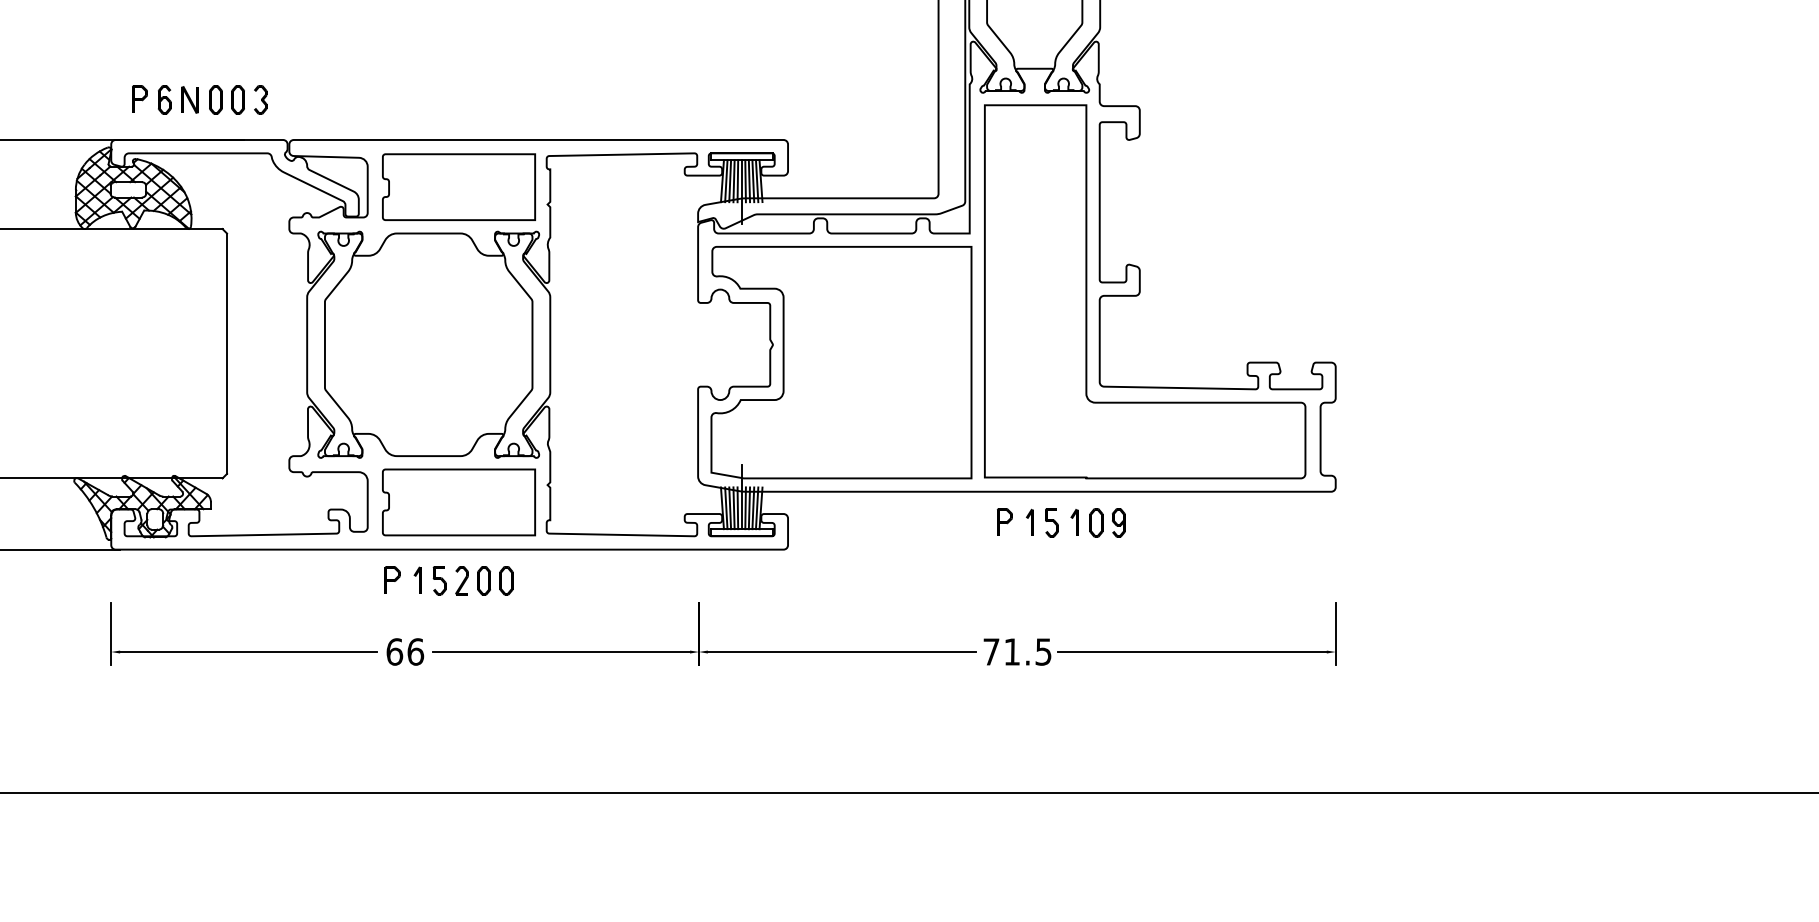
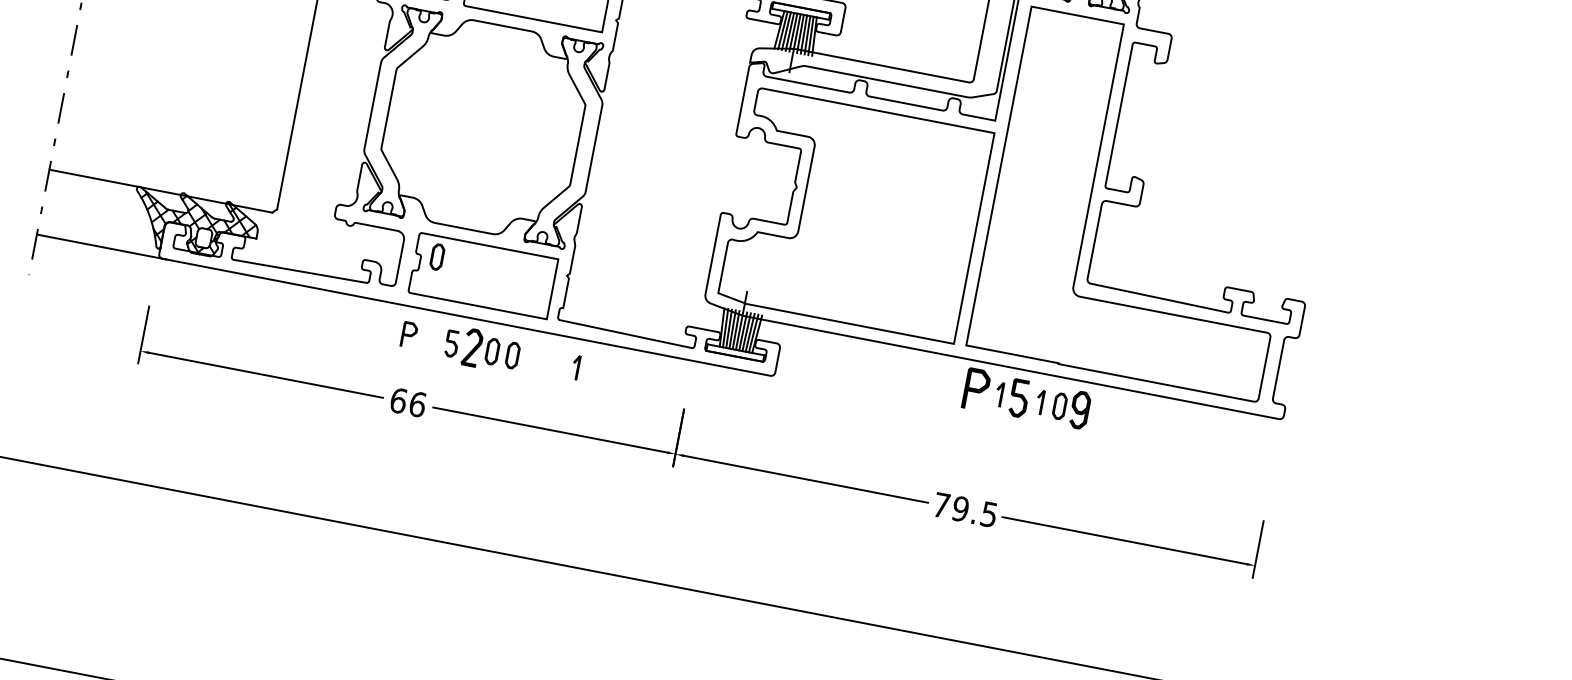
part: (406, 491) -> (437, 256), added
part: (1004, 521) -> (976, 388), size x1.6
part: (1051, 522) -> (1019, 398), size x1.4
part: (1118, 522) -> (1080, 409), size x1.4
part: (417, 579) -> (575, 366), moved
part: (461, 580) -> (471, 347), size x1.4
text: (1012, 651) -> (960, 508), 71.5 -> 79.5

